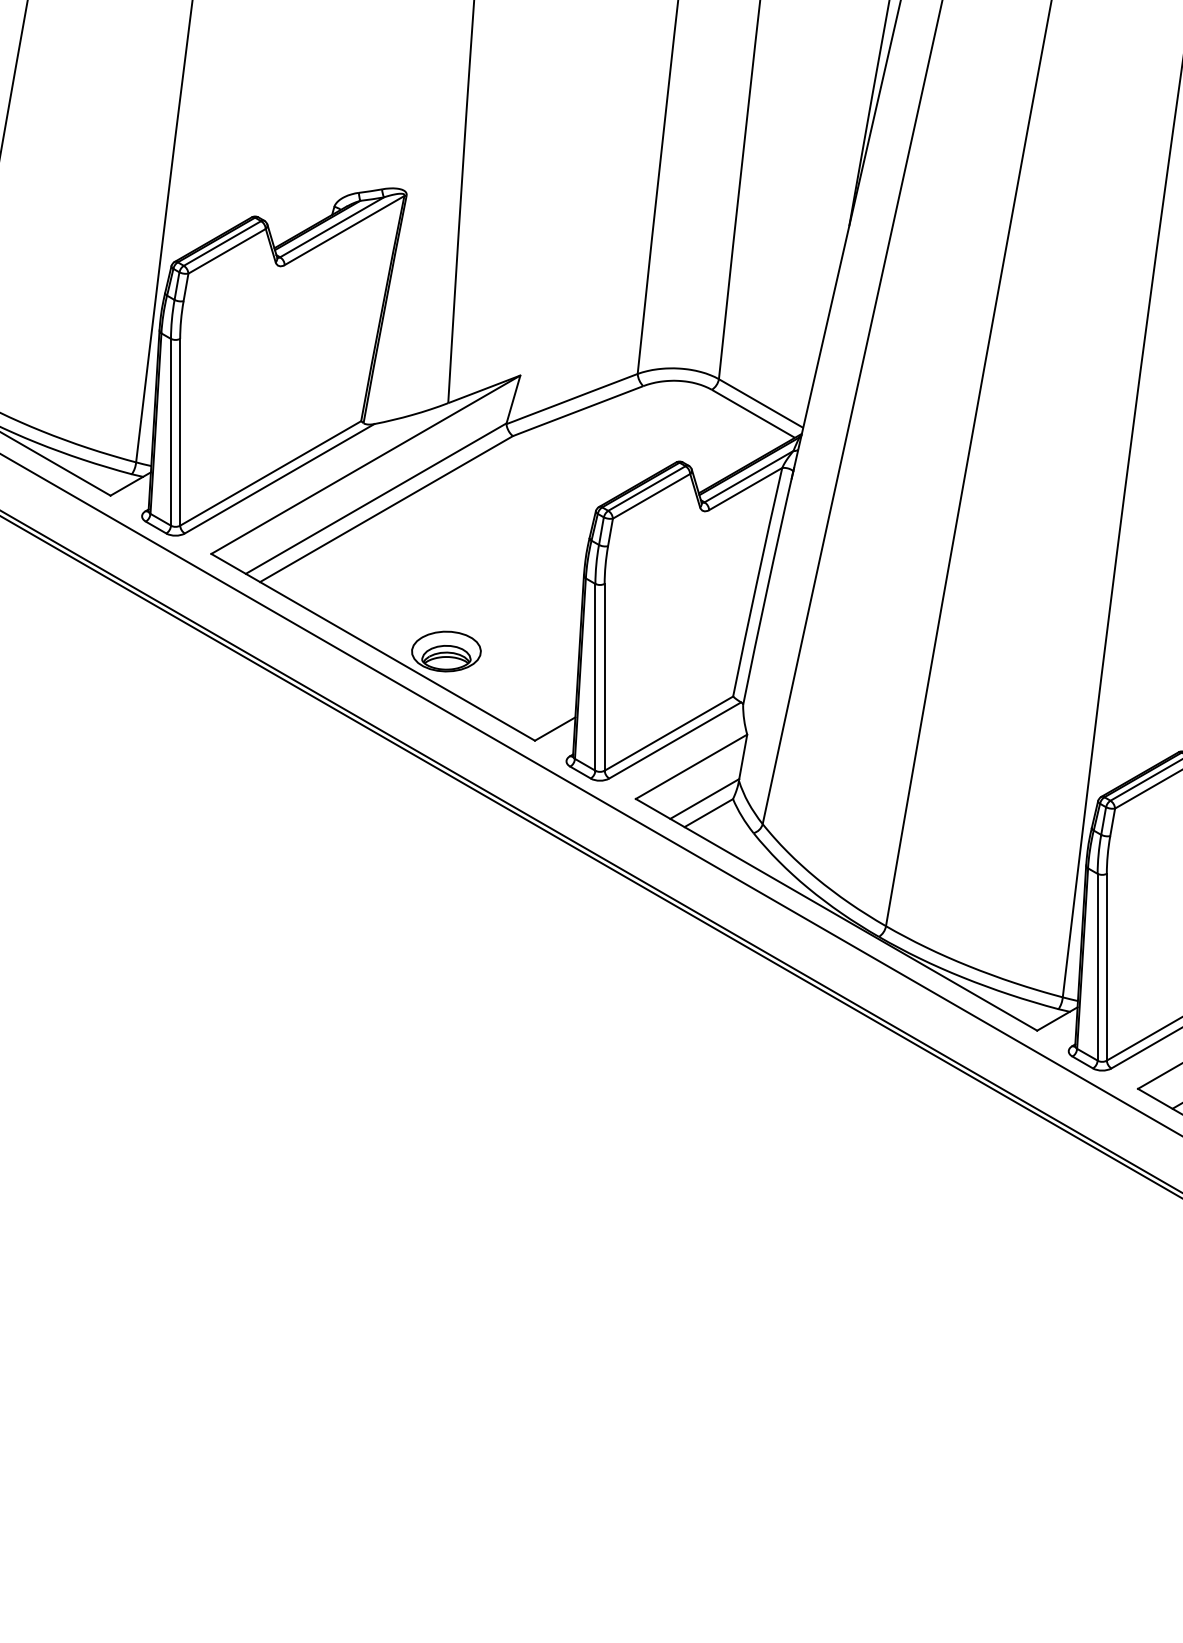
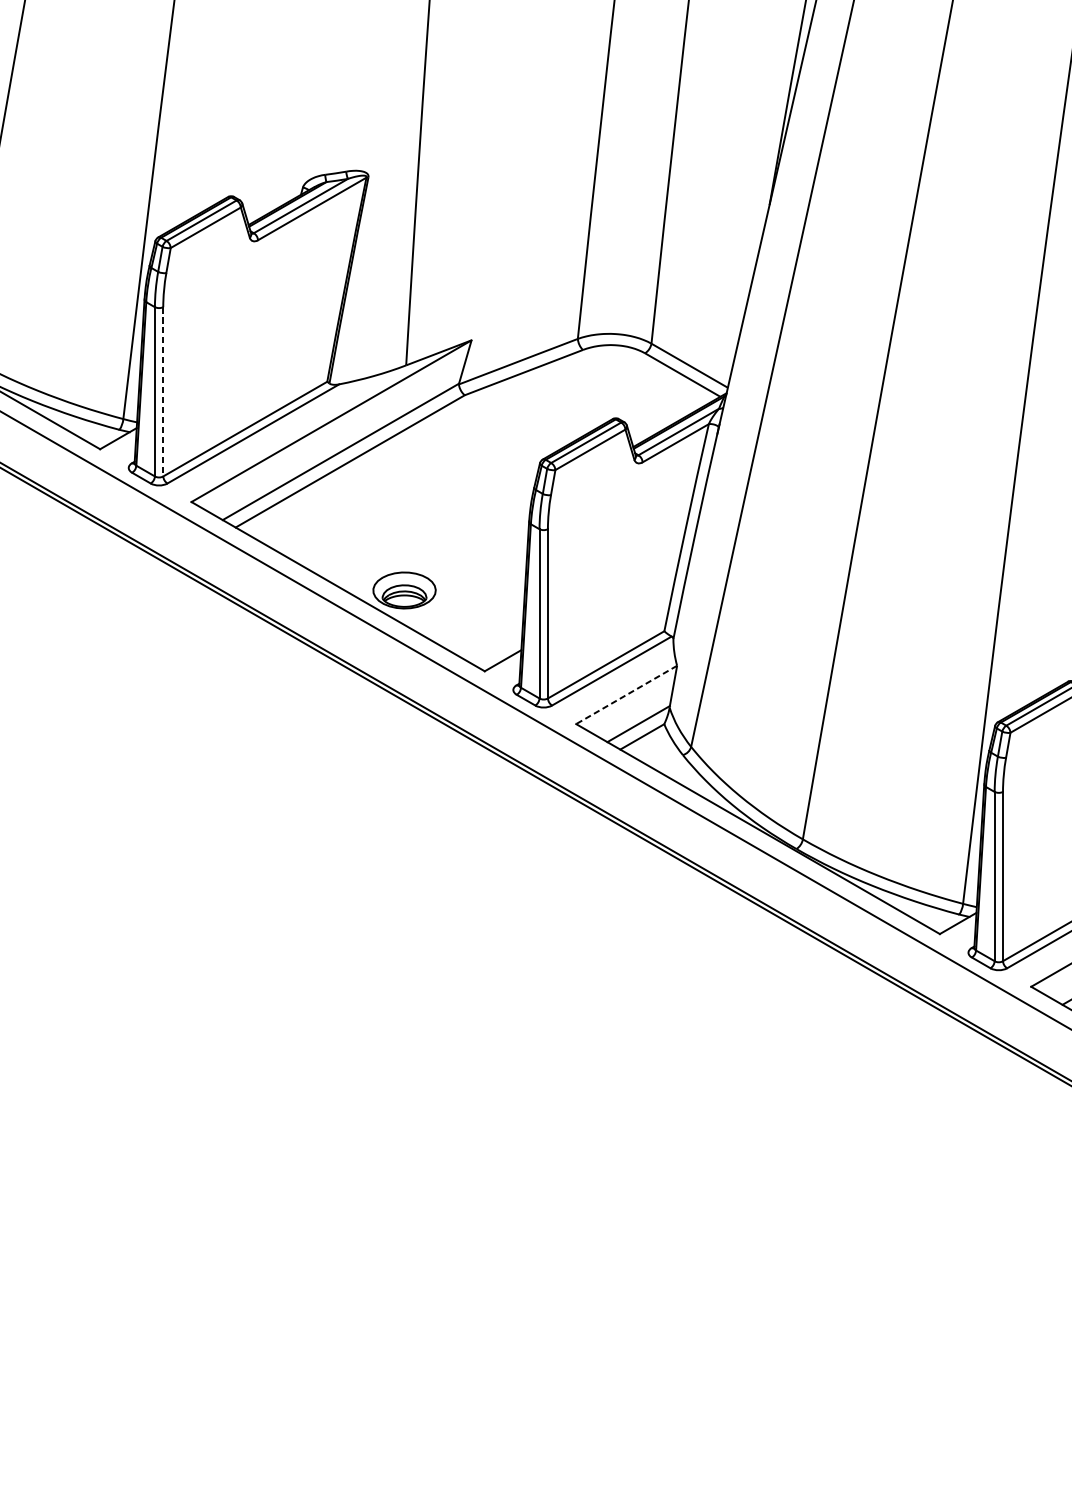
line: (180, 432) -> (163, 391), solid -> dashed
line: (691, 767) -> (626, 695), solid -> dashed

